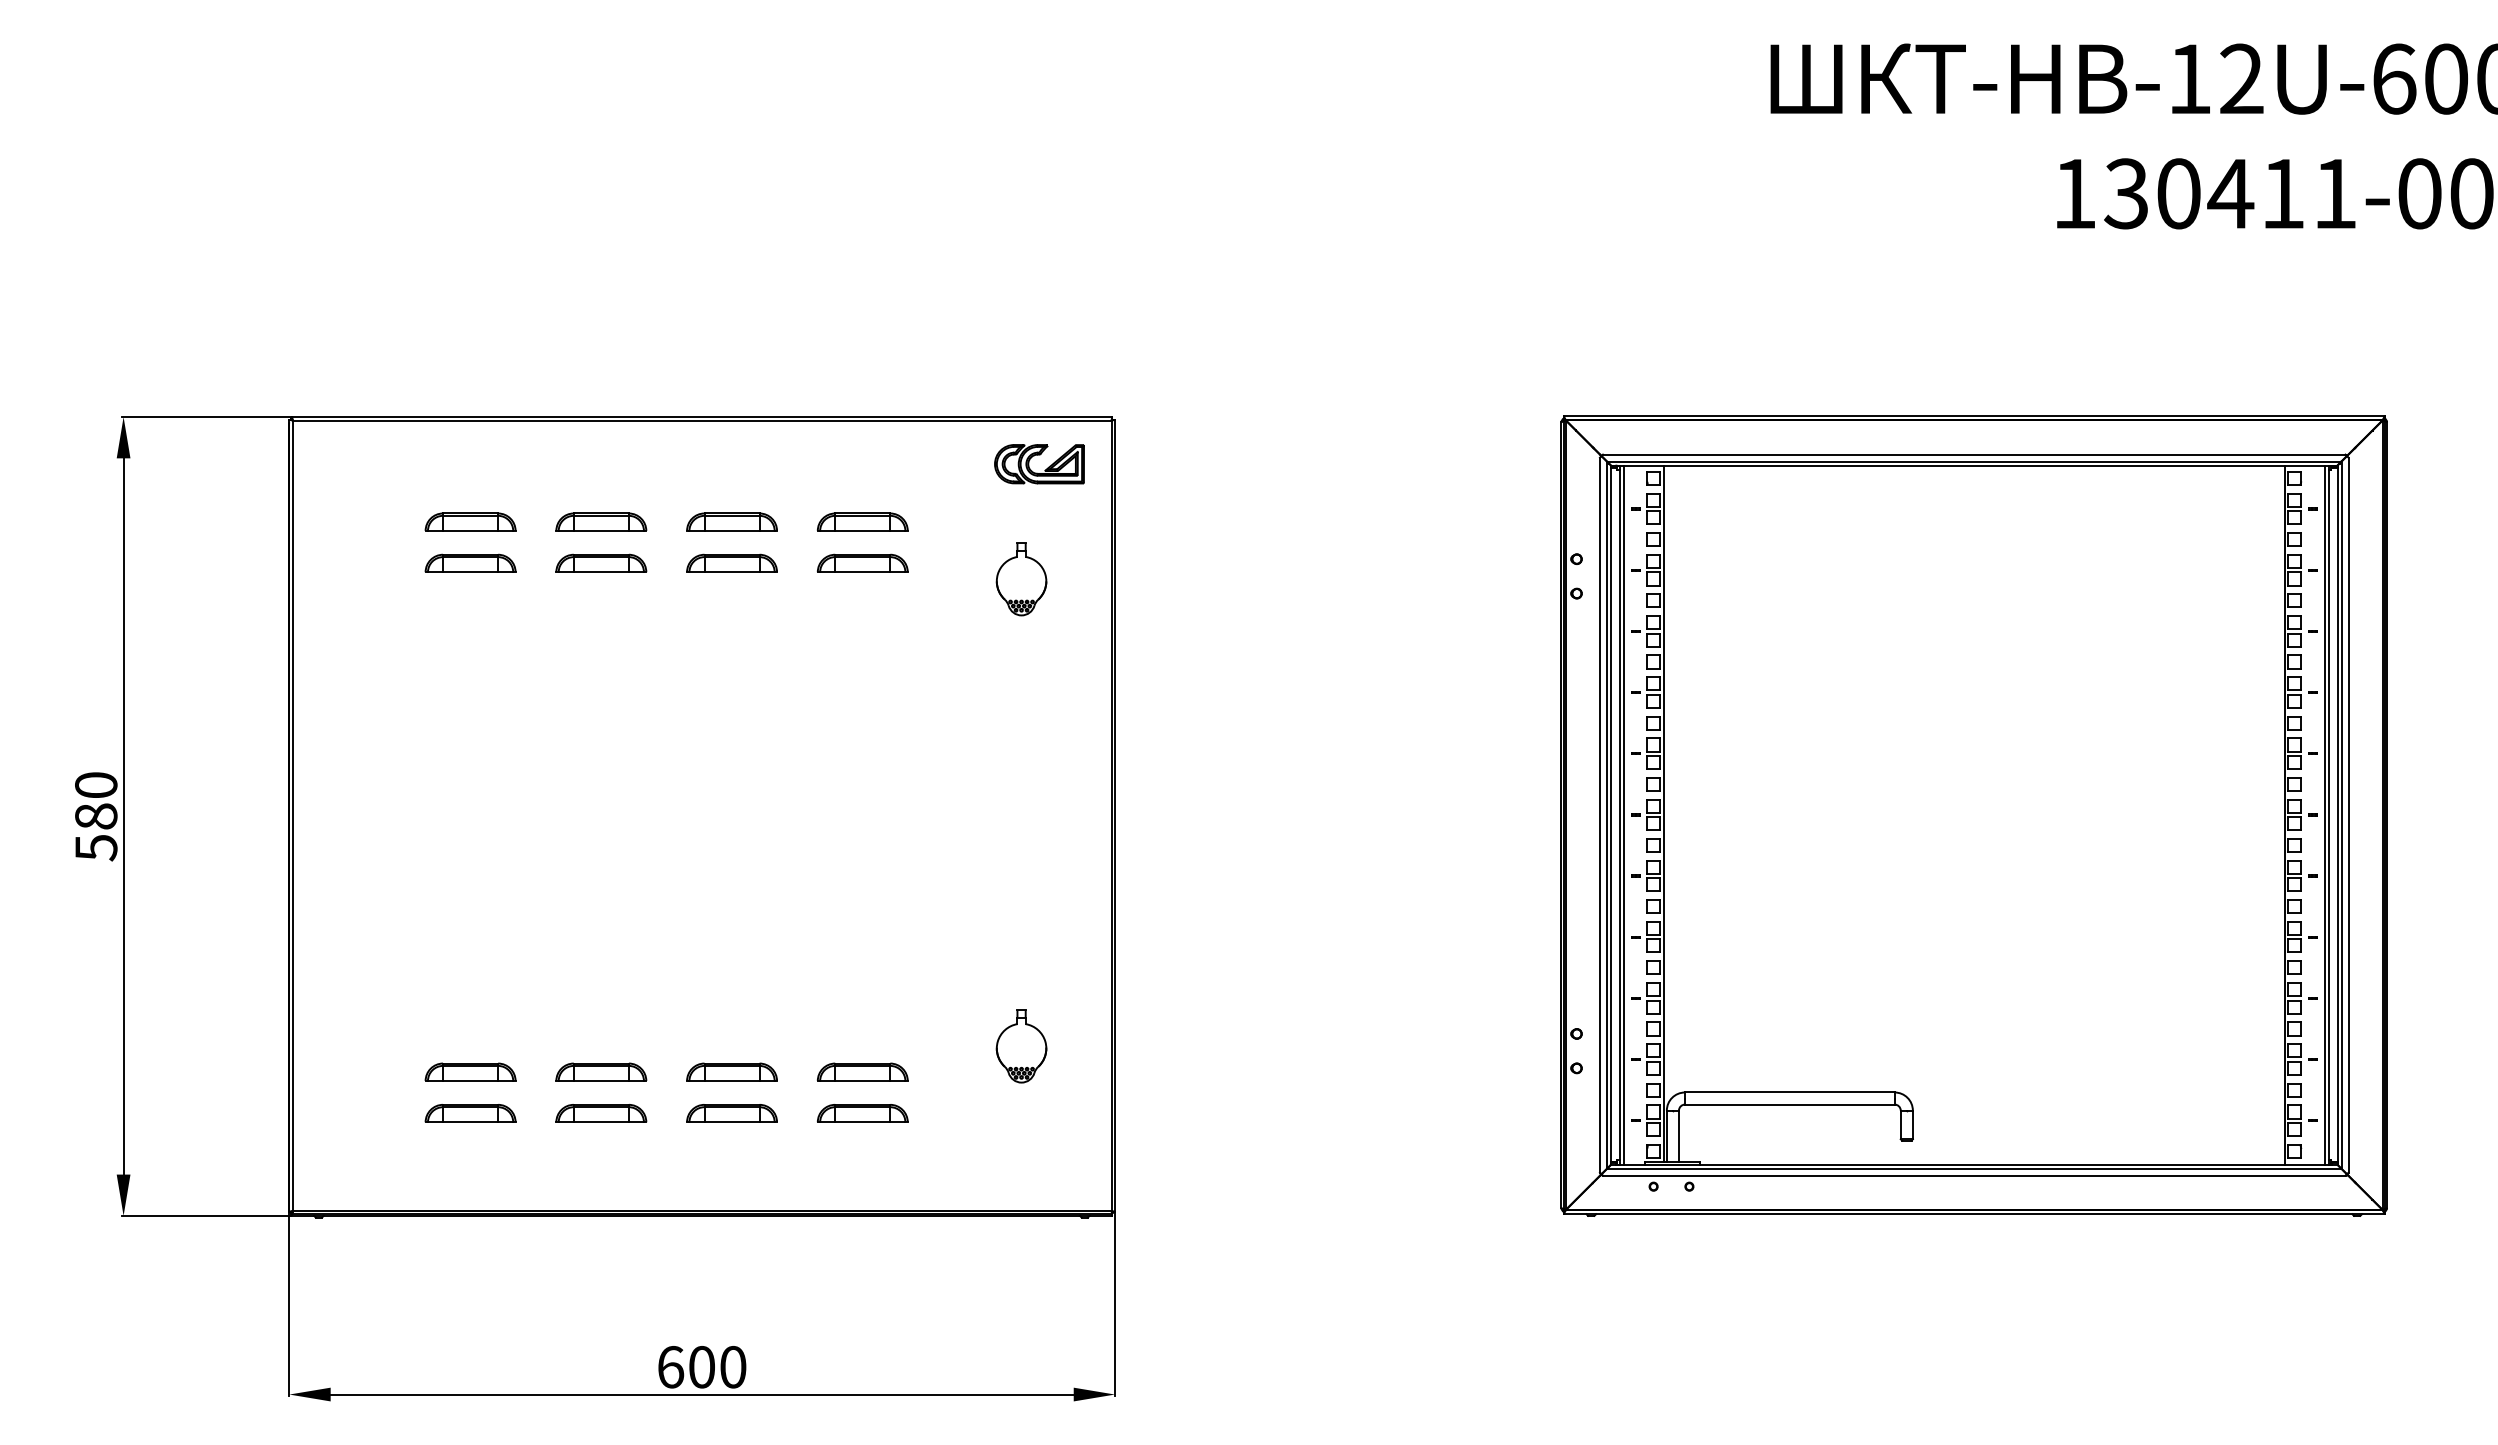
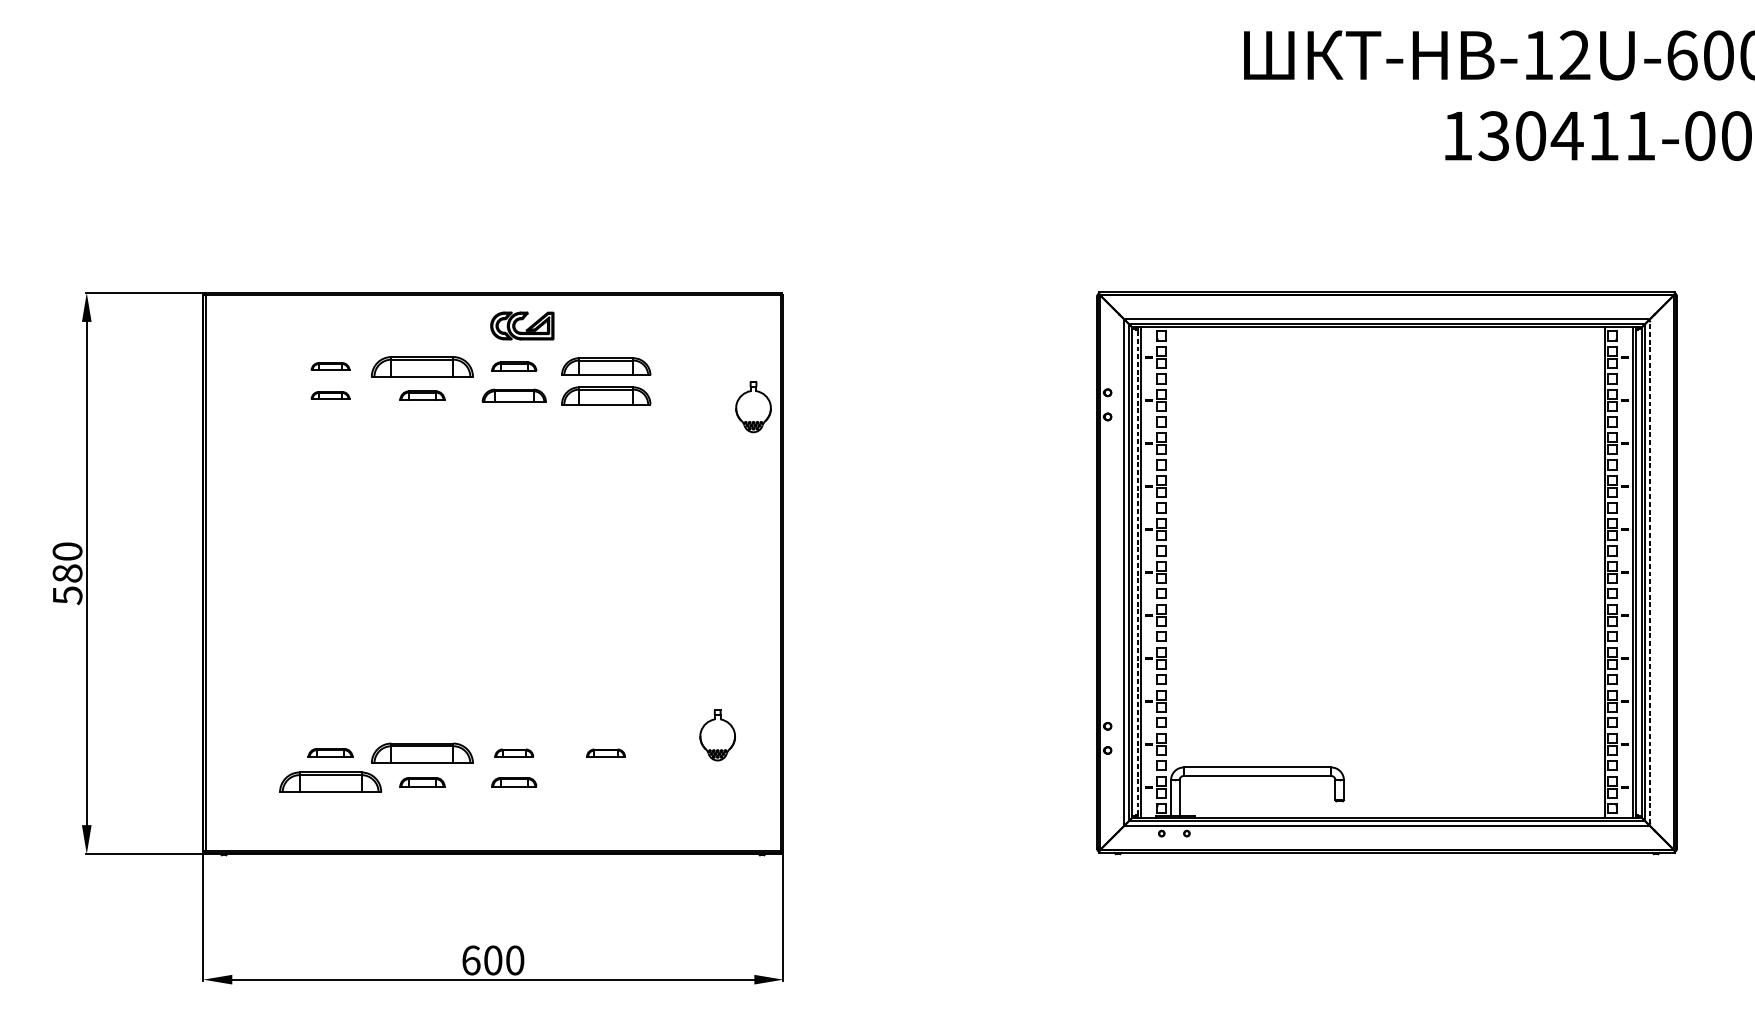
part: (1045, 469) -> (526, 329), moved
part: (470, 521) -> (330, 366), size x0.6
part: (601, 521) -> (422, 366), size x1.6
part: (731, 521) -> (513, 366), size x0.7
part: (862, 521) -> (605, 366), size x1.4
part: (470, 562) -> (330, 395), size x0.6
part: (601, 562) -> (422, 395), size x0.7
part: (862, 562) -> (605, 395), size x1.4
part: (1021, 579) -> (753, 407), moved
line: (1663, 813) -> (1168, 571), removed
line: (1619, 814) -> (1137, 572), solid -> dashed
line: (2348, 814) -> (1650, 572), solid -> dashed
part: (470, 1071) -> (330, 752), size x0.7
part: (601, 1071) -> (422, 752), size x1.6
part: (731, 1071) -> (513, 752), size x0.6
part: (862, 1071) -> (605, 752), size x0.6
part: (470, 1113) -> (330, 782), size x1.6
part: (601, 1113) -> (422, 782), size x0.7
part: (731, 1113) -> (513, 782), size x0.7
part: (862, 1113) -> (605, 782), removed

